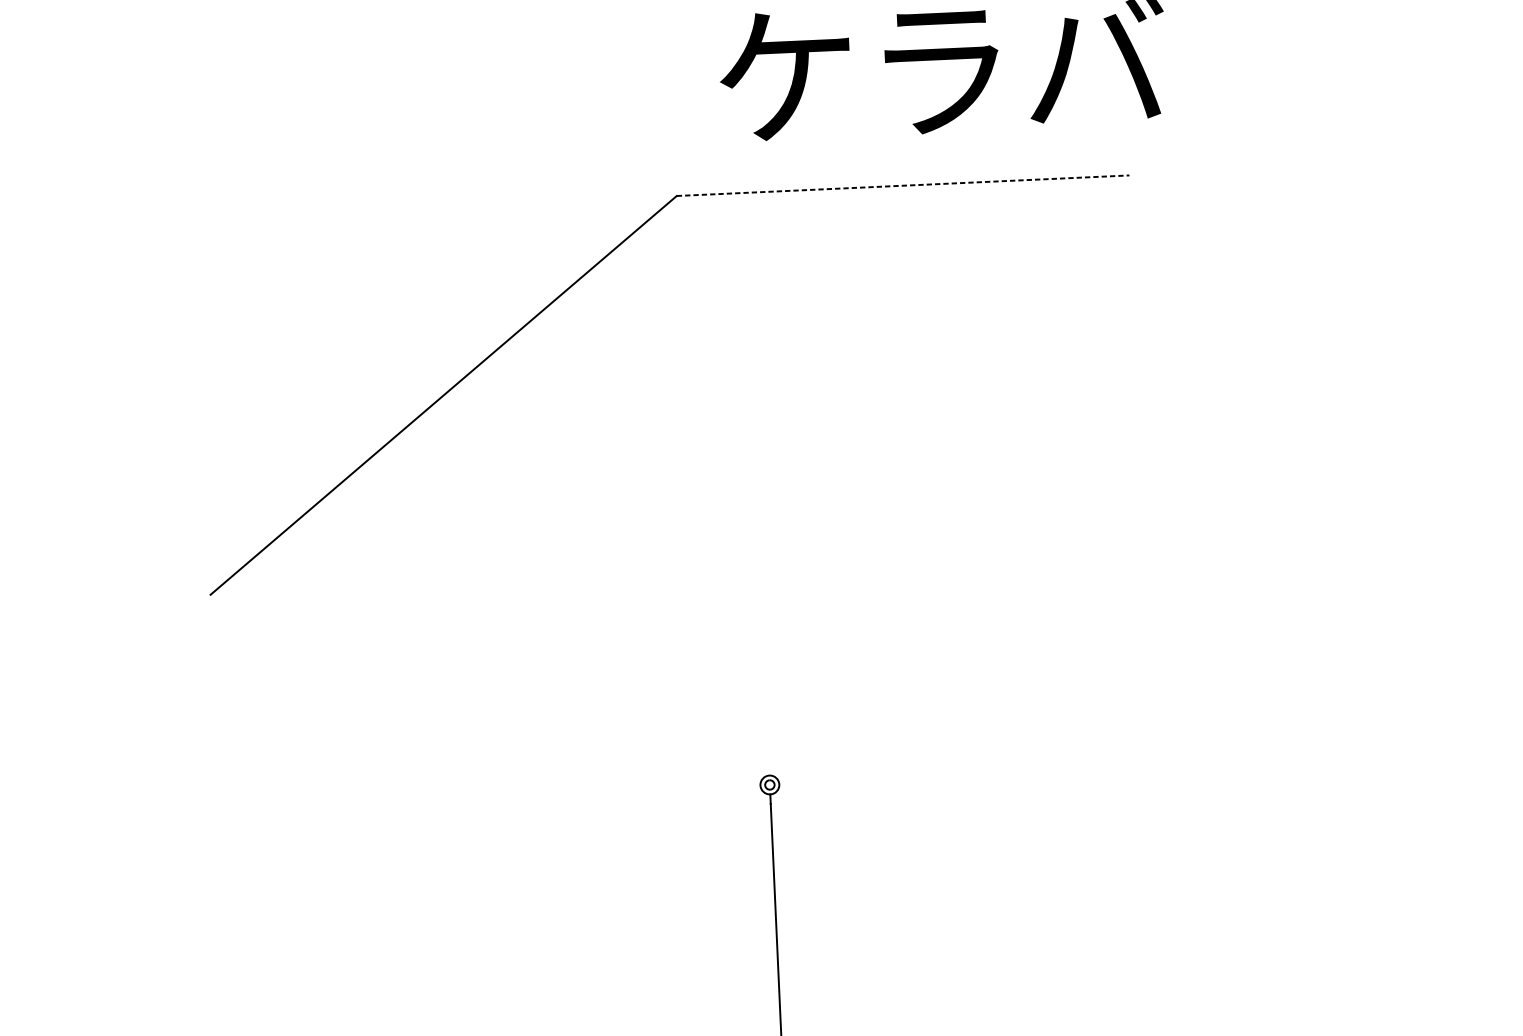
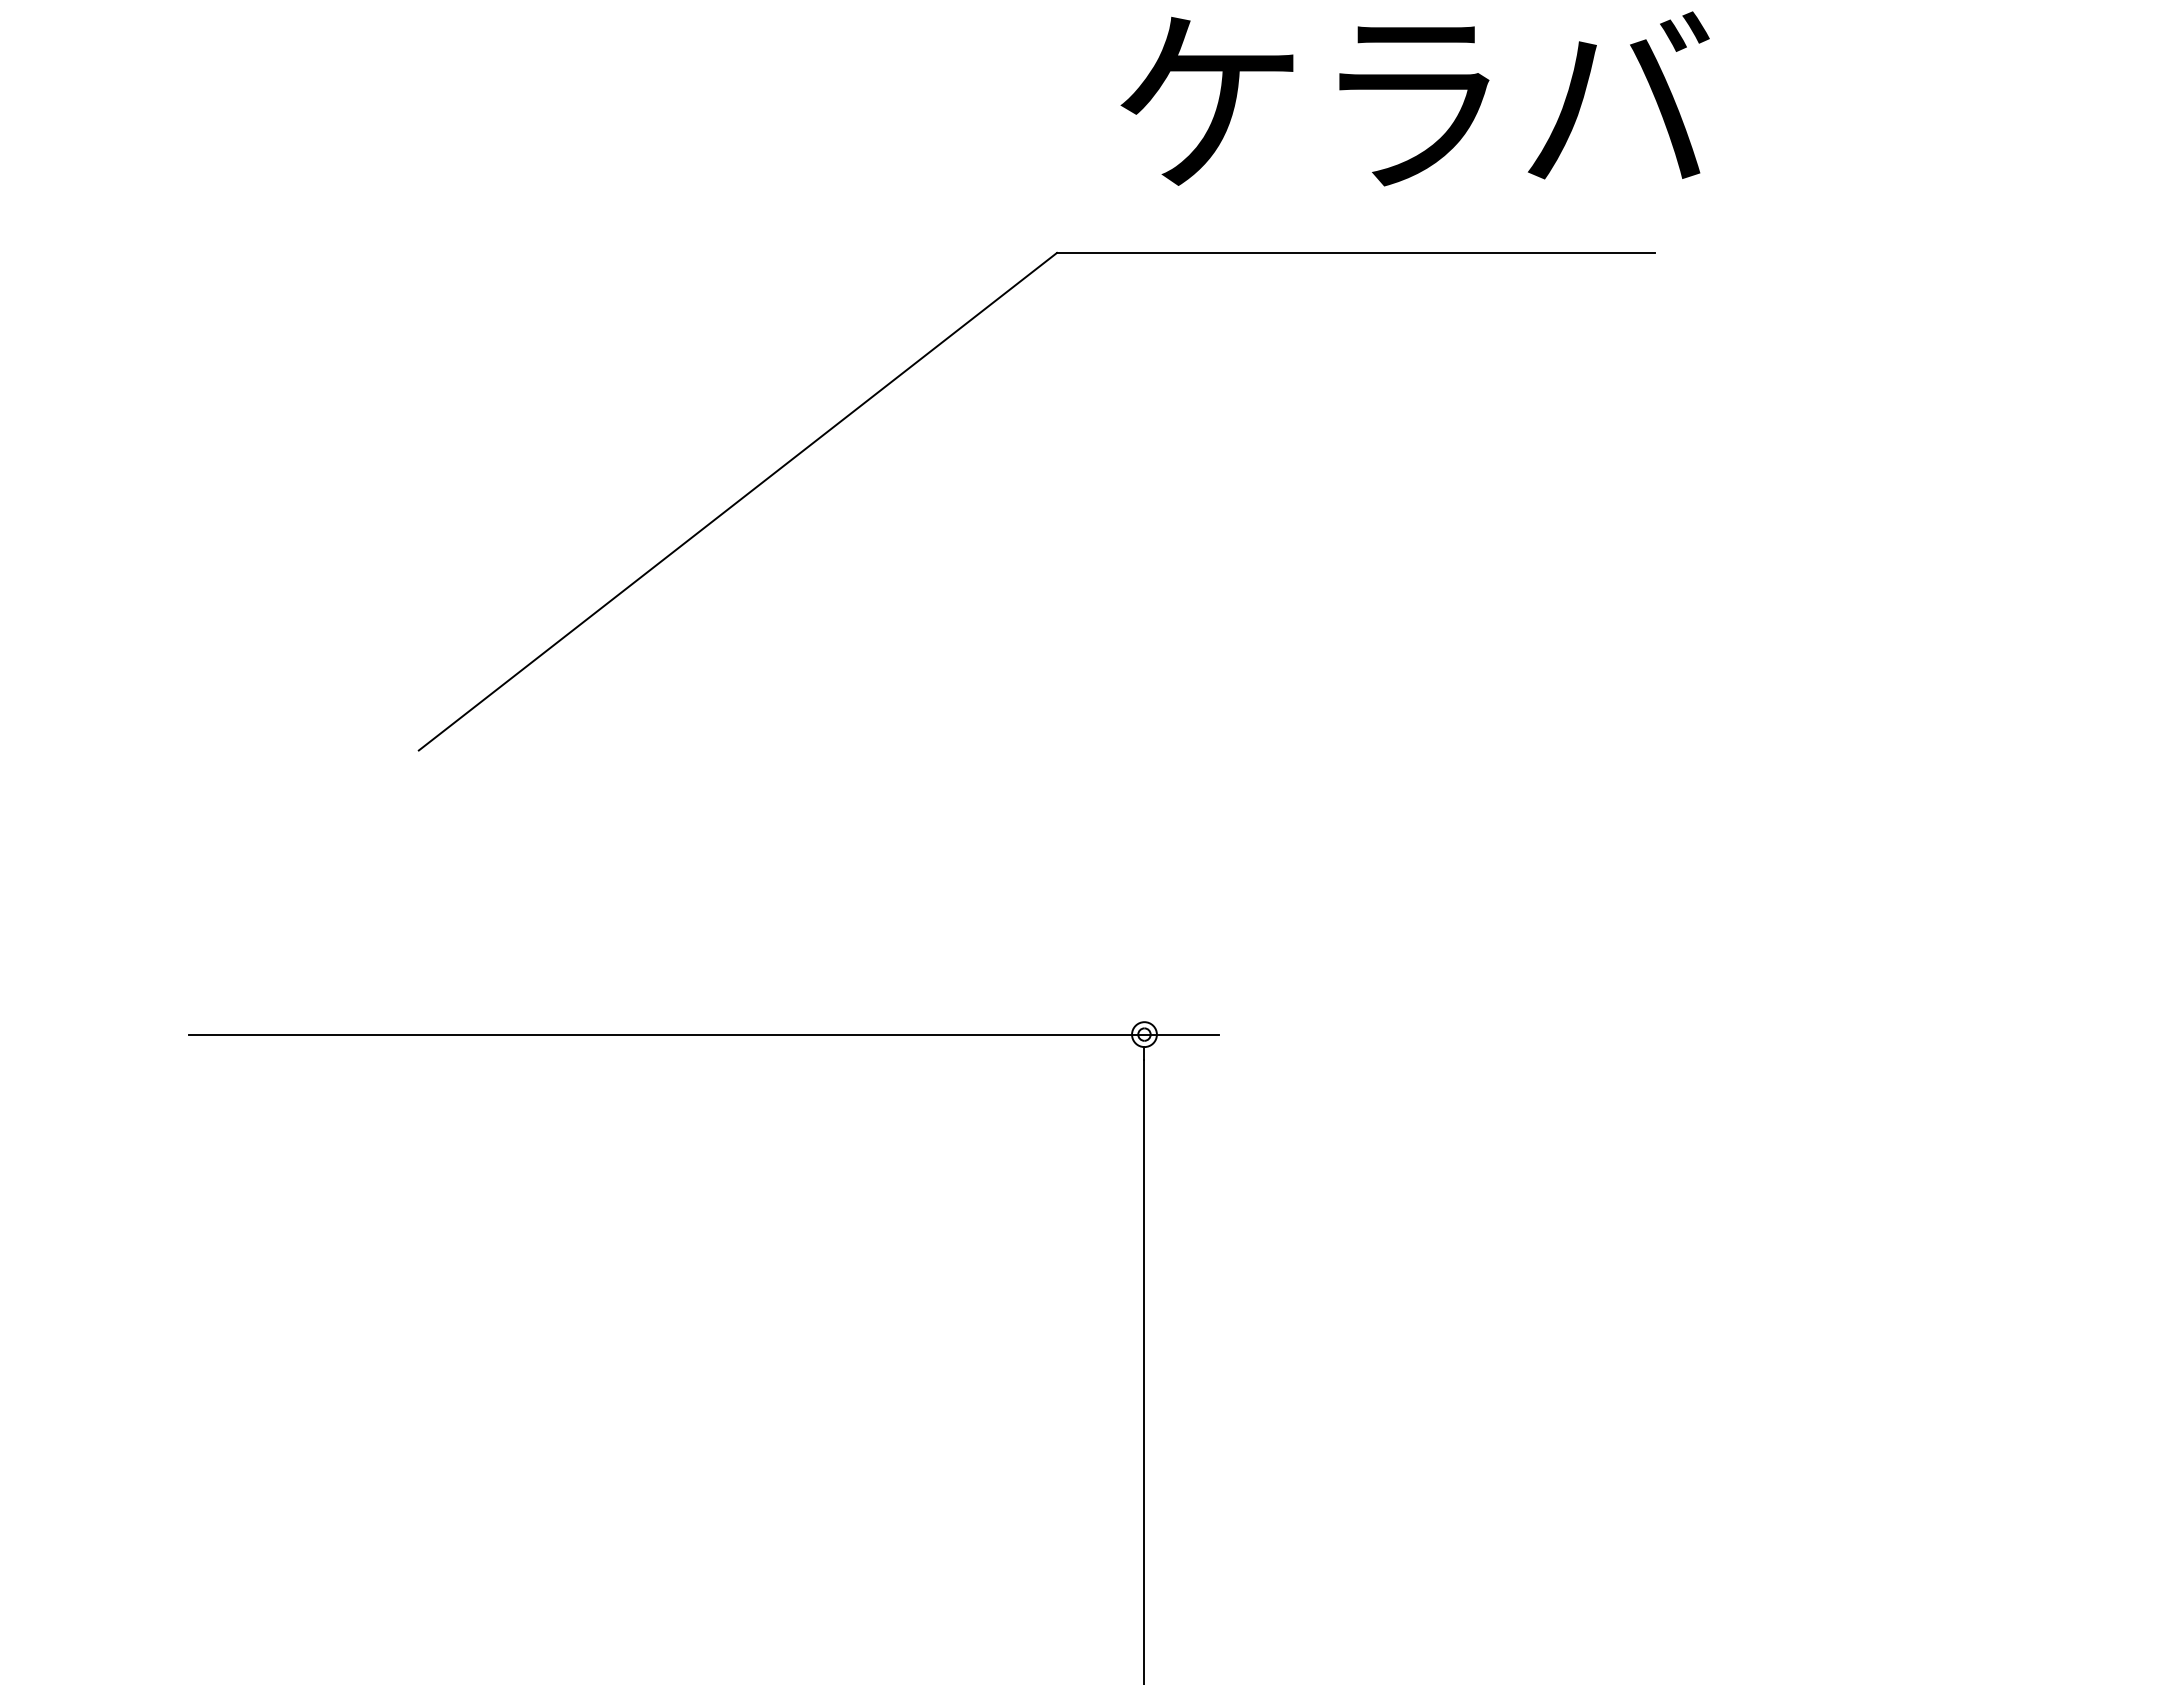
line: (902, 185) -> (1355, 252), dashed -> solid
line: (435, 800) -> (703, 1034), added

